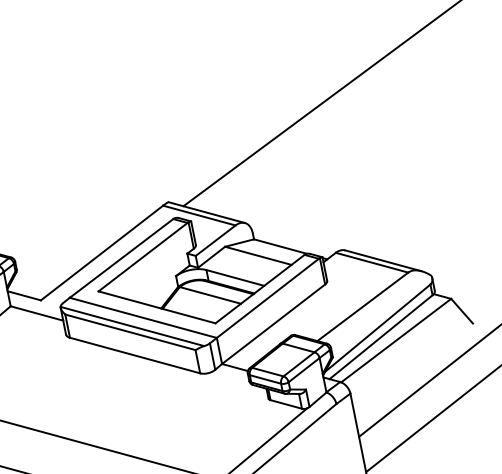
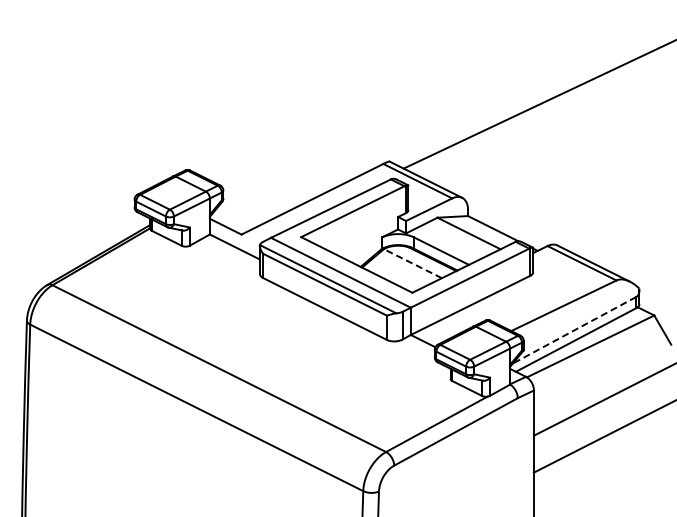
line: (210, 295) -> (412, 263), solid -> dashed
line: (377, 328) -> (574, 330), solid -> dashed

